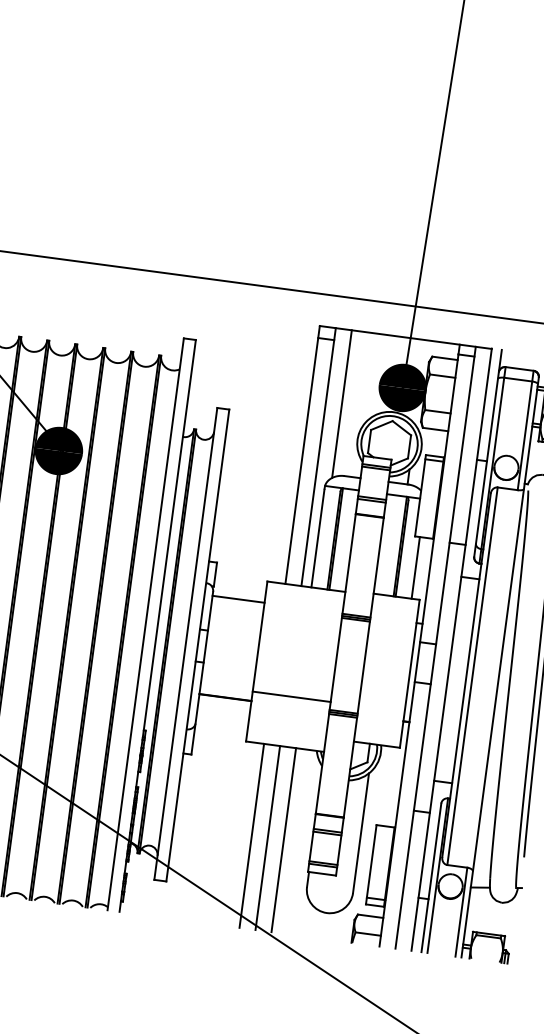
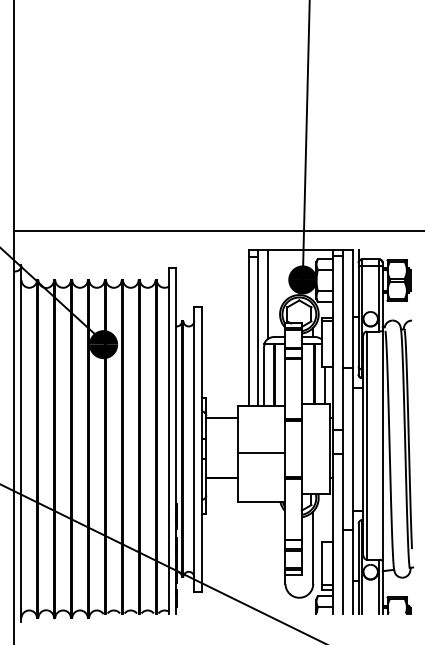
line: (290, 697) -> (260, 453), moved
line: (251, 835) -> (248, 557), removed
line: (268, 837) -> (258, 557), removed
line: (283, 839) -> (267, 557), removed

